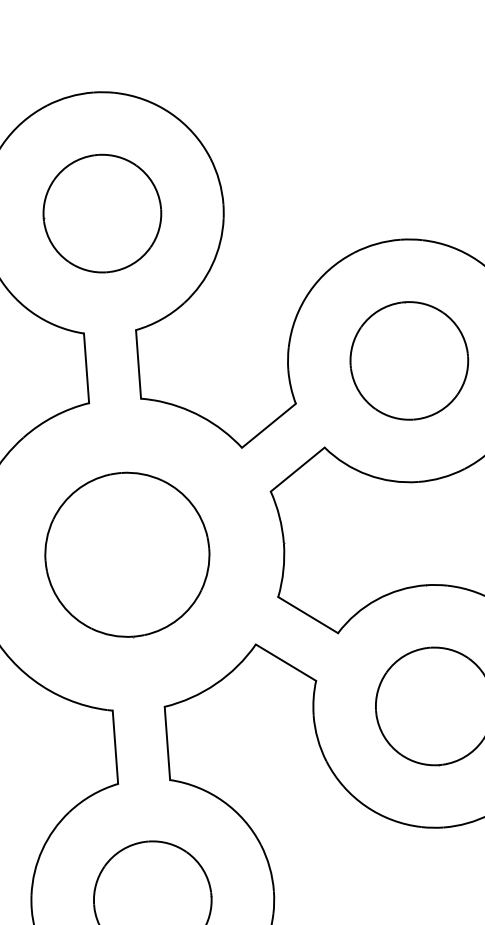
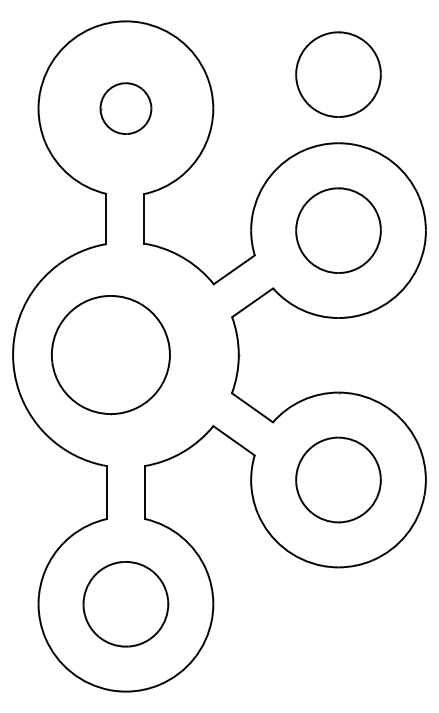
part: (393, 144) -> (338, 74), added
part: (101, 213) -> (125, 108), size x0.6
part: (126, 555) -> (110, 355), moved

